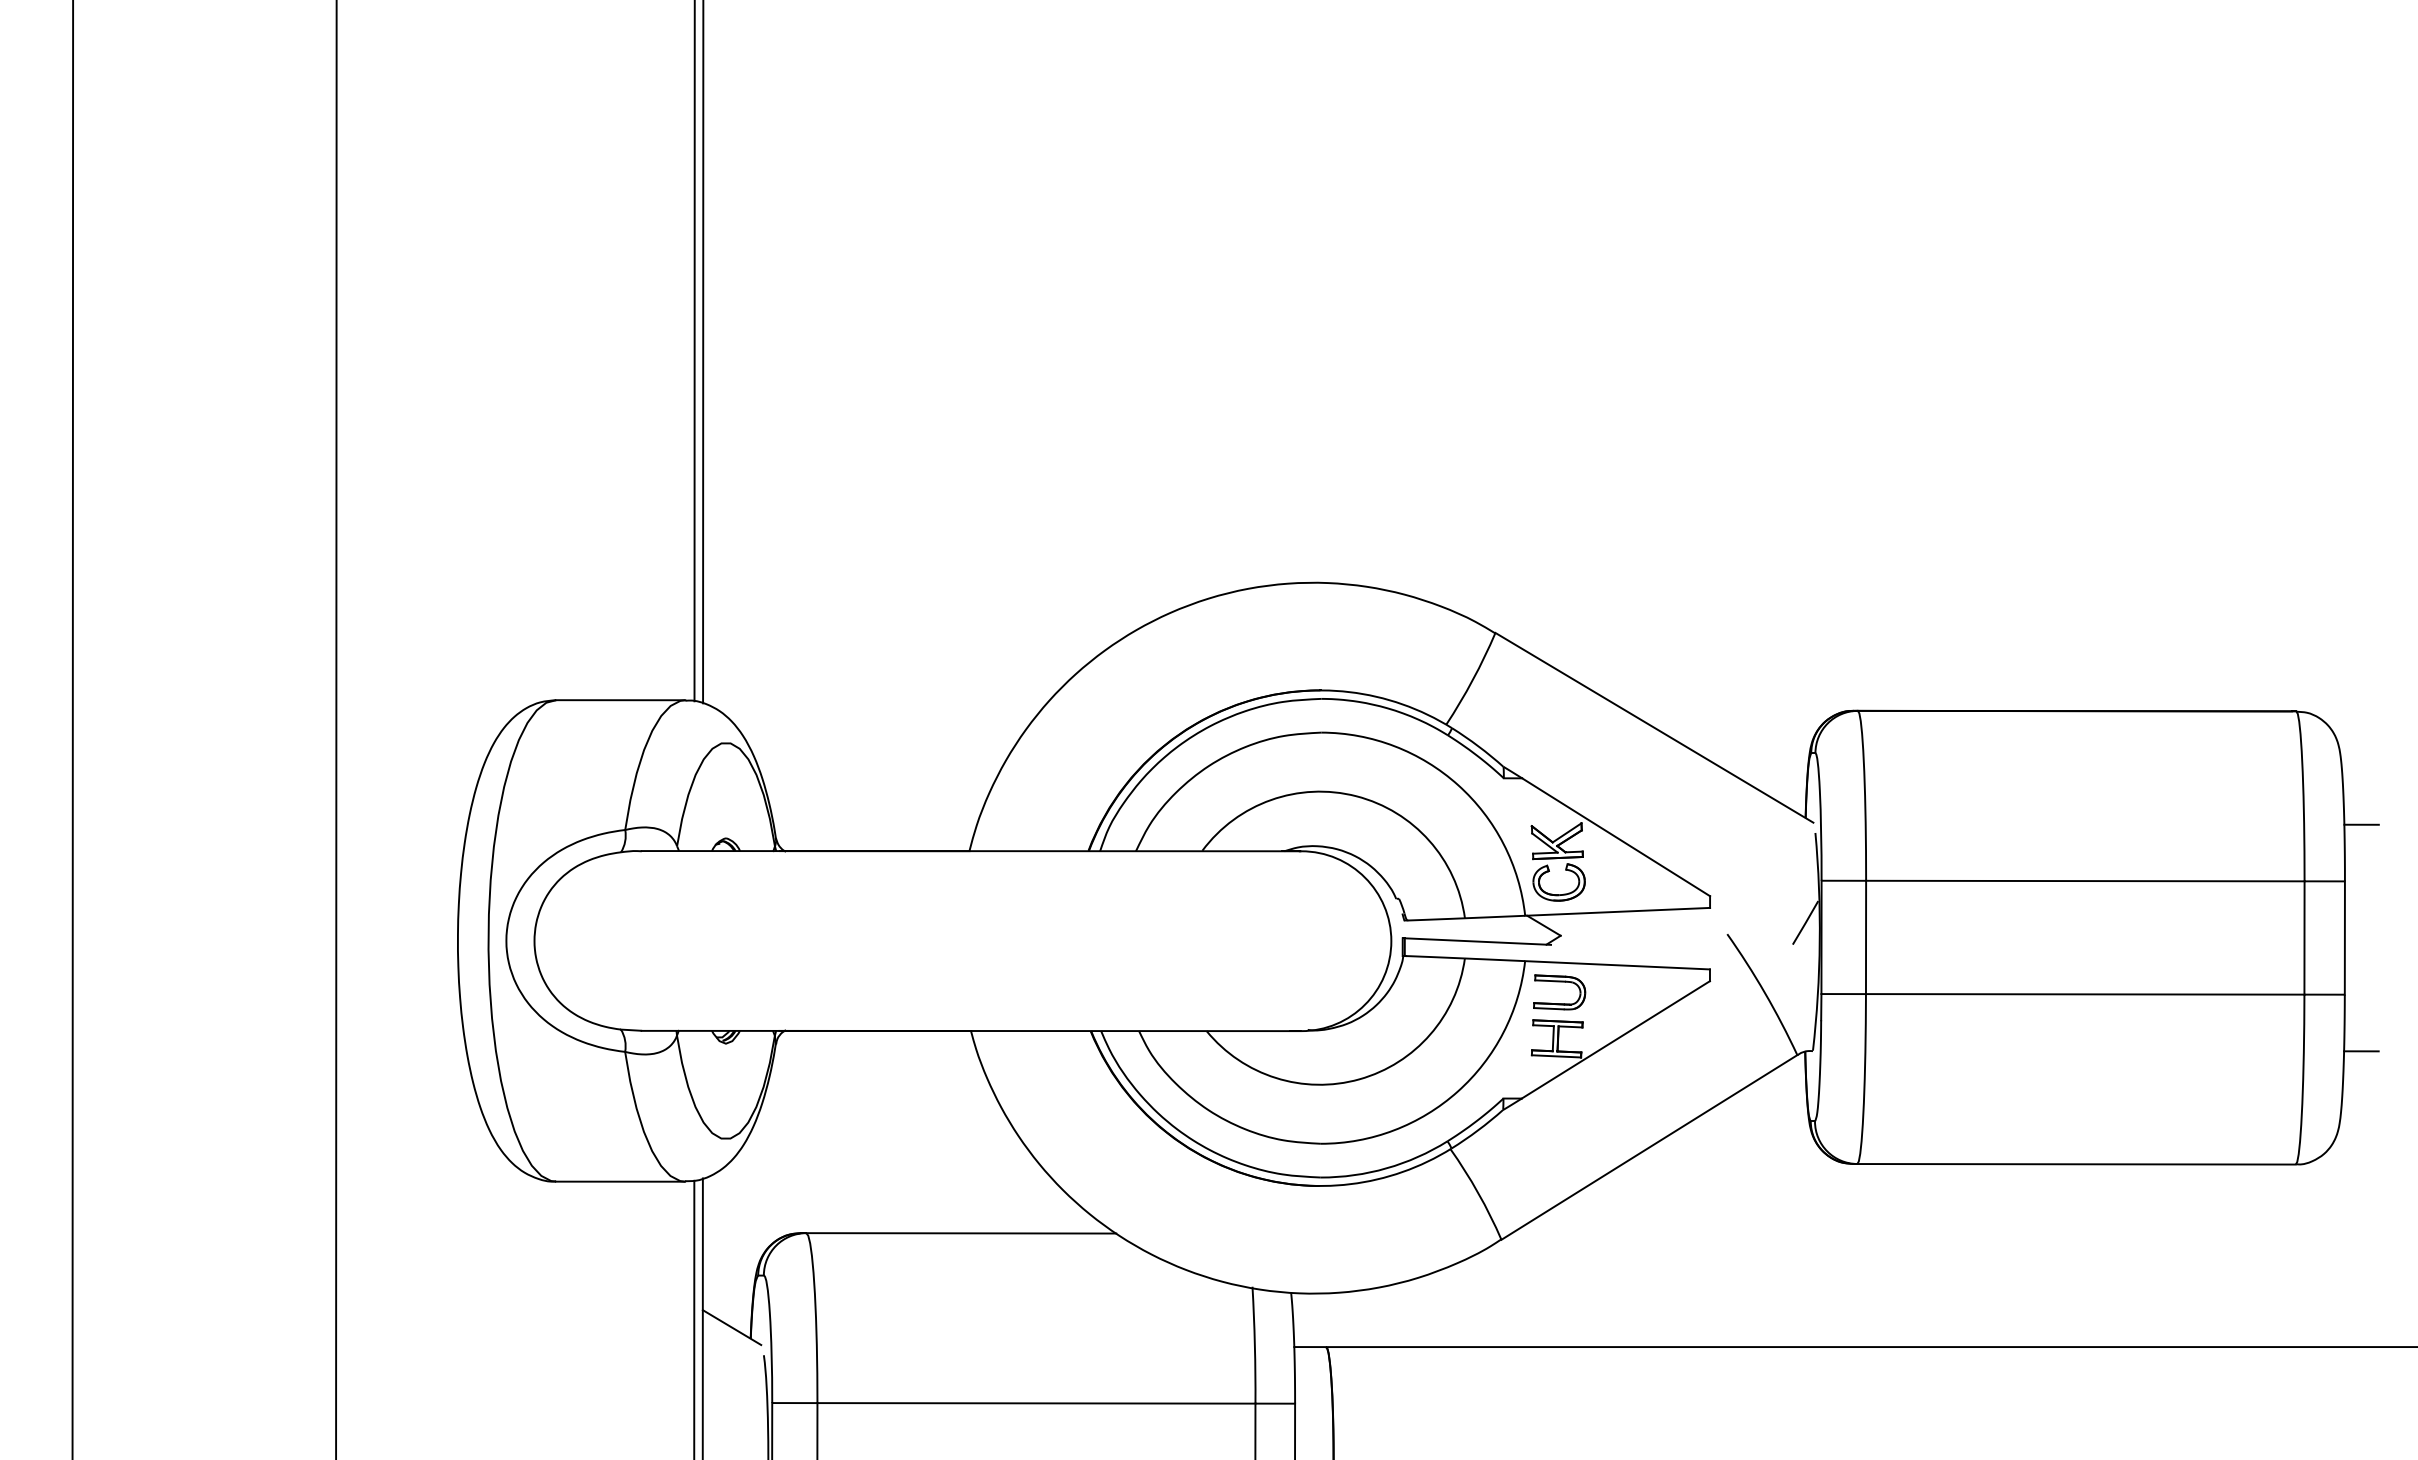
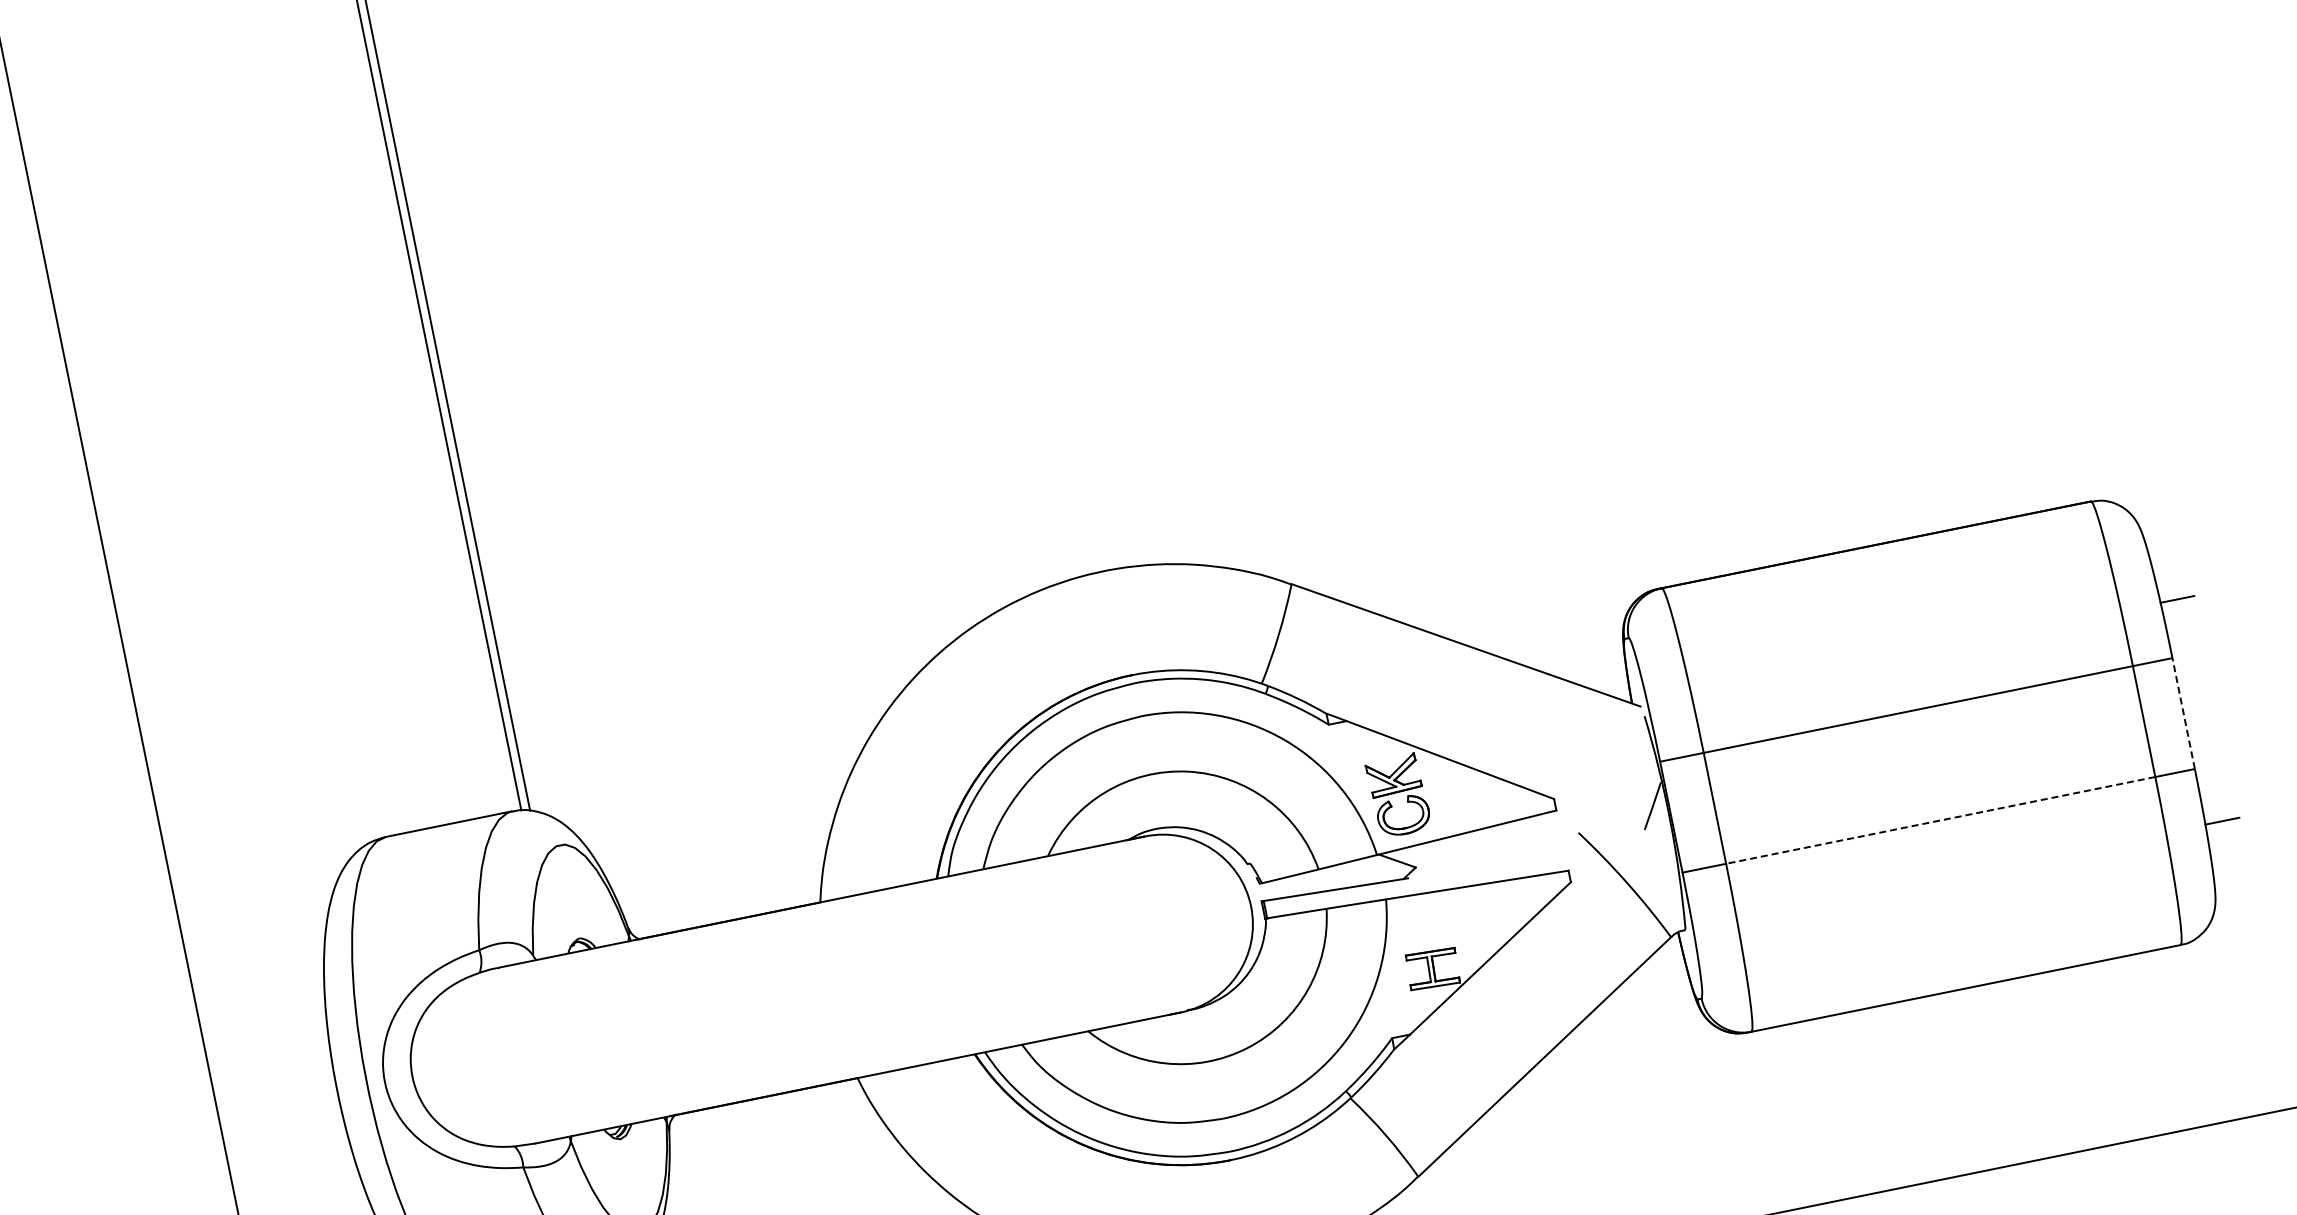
line: (2344, 938) -> (2183, 714), solid -> dashed
part: (1559, 982) -> (1423, 913), removed
line: (2084, 994) -> (1940, 820), solid -> dashed

